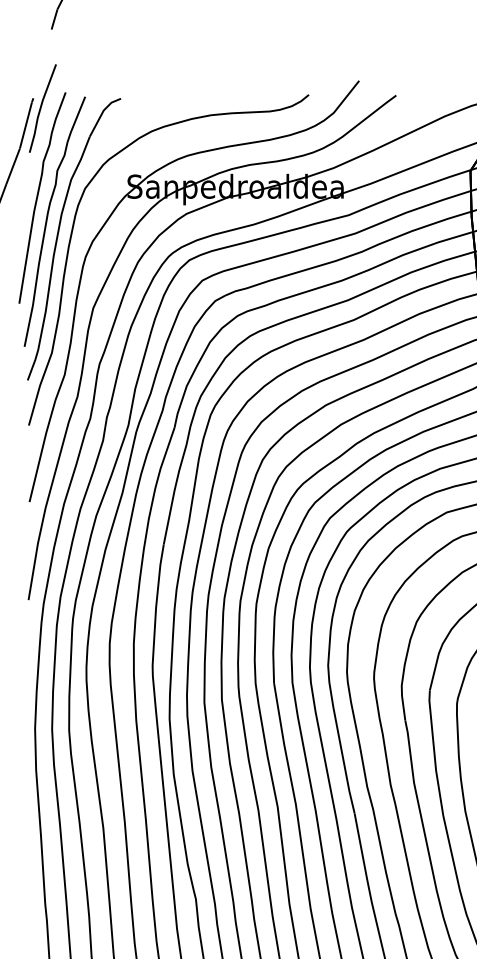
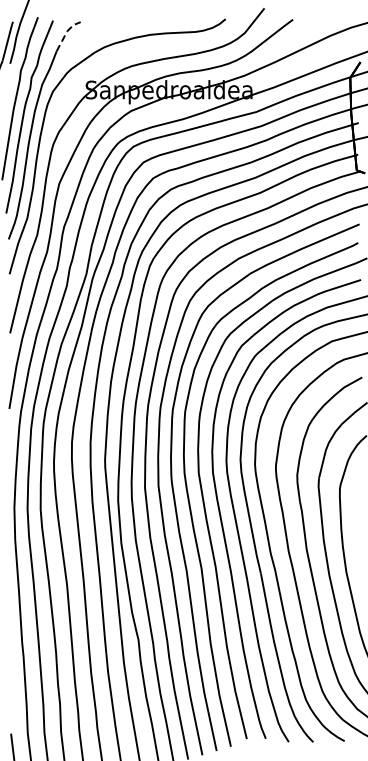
line: (102, 112) -> (66, 32), solid -> dashed

